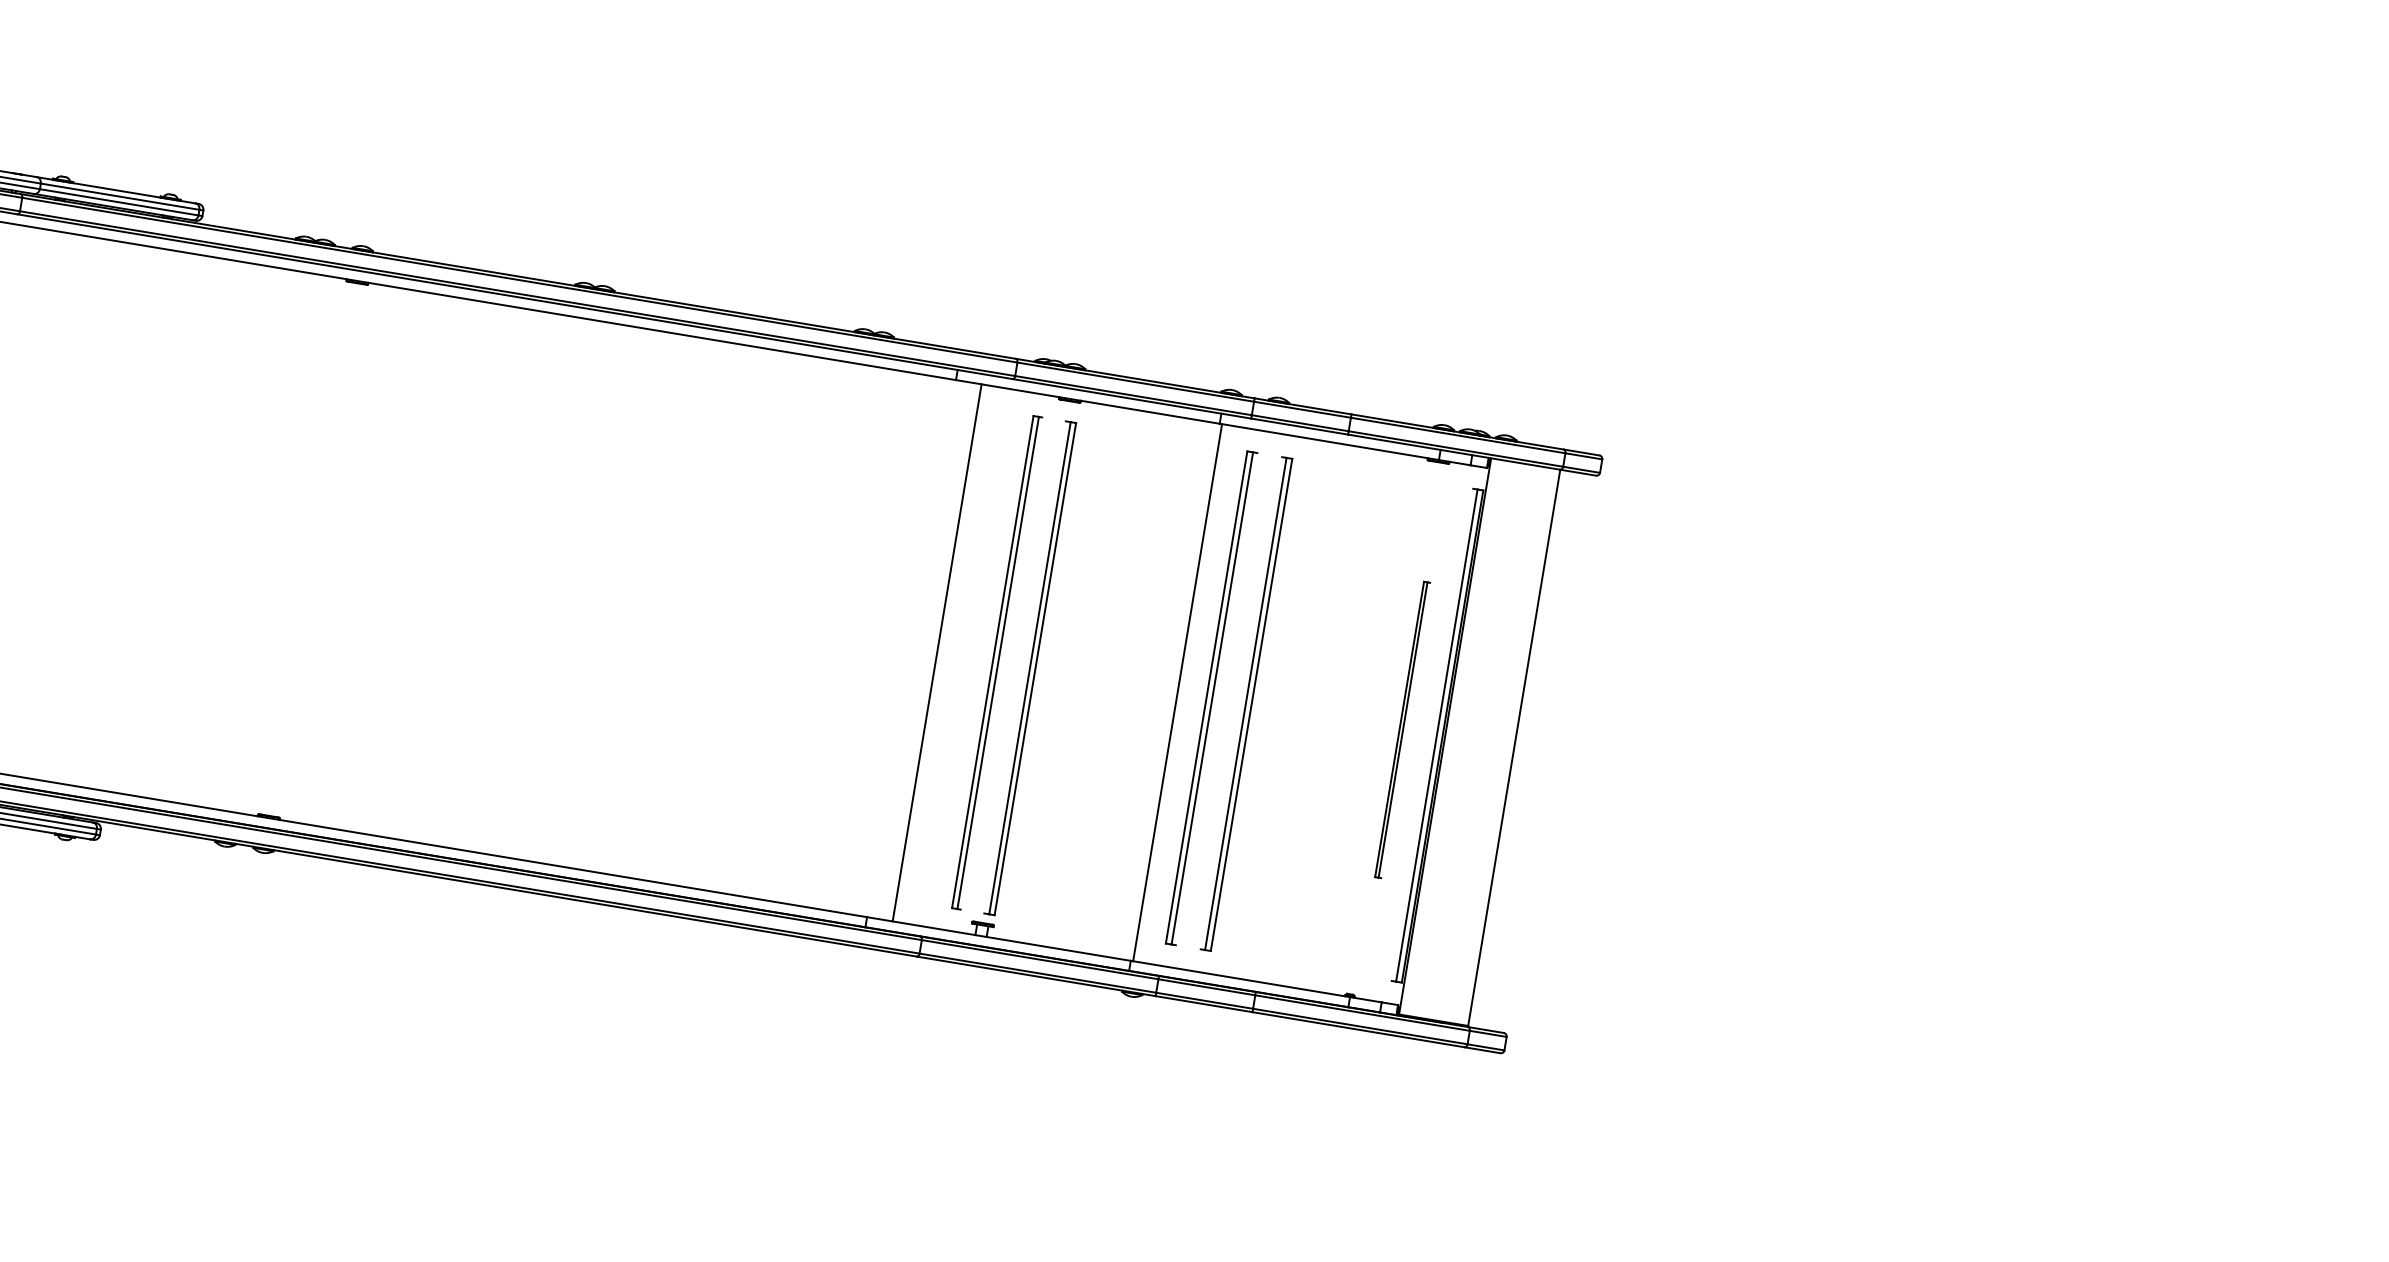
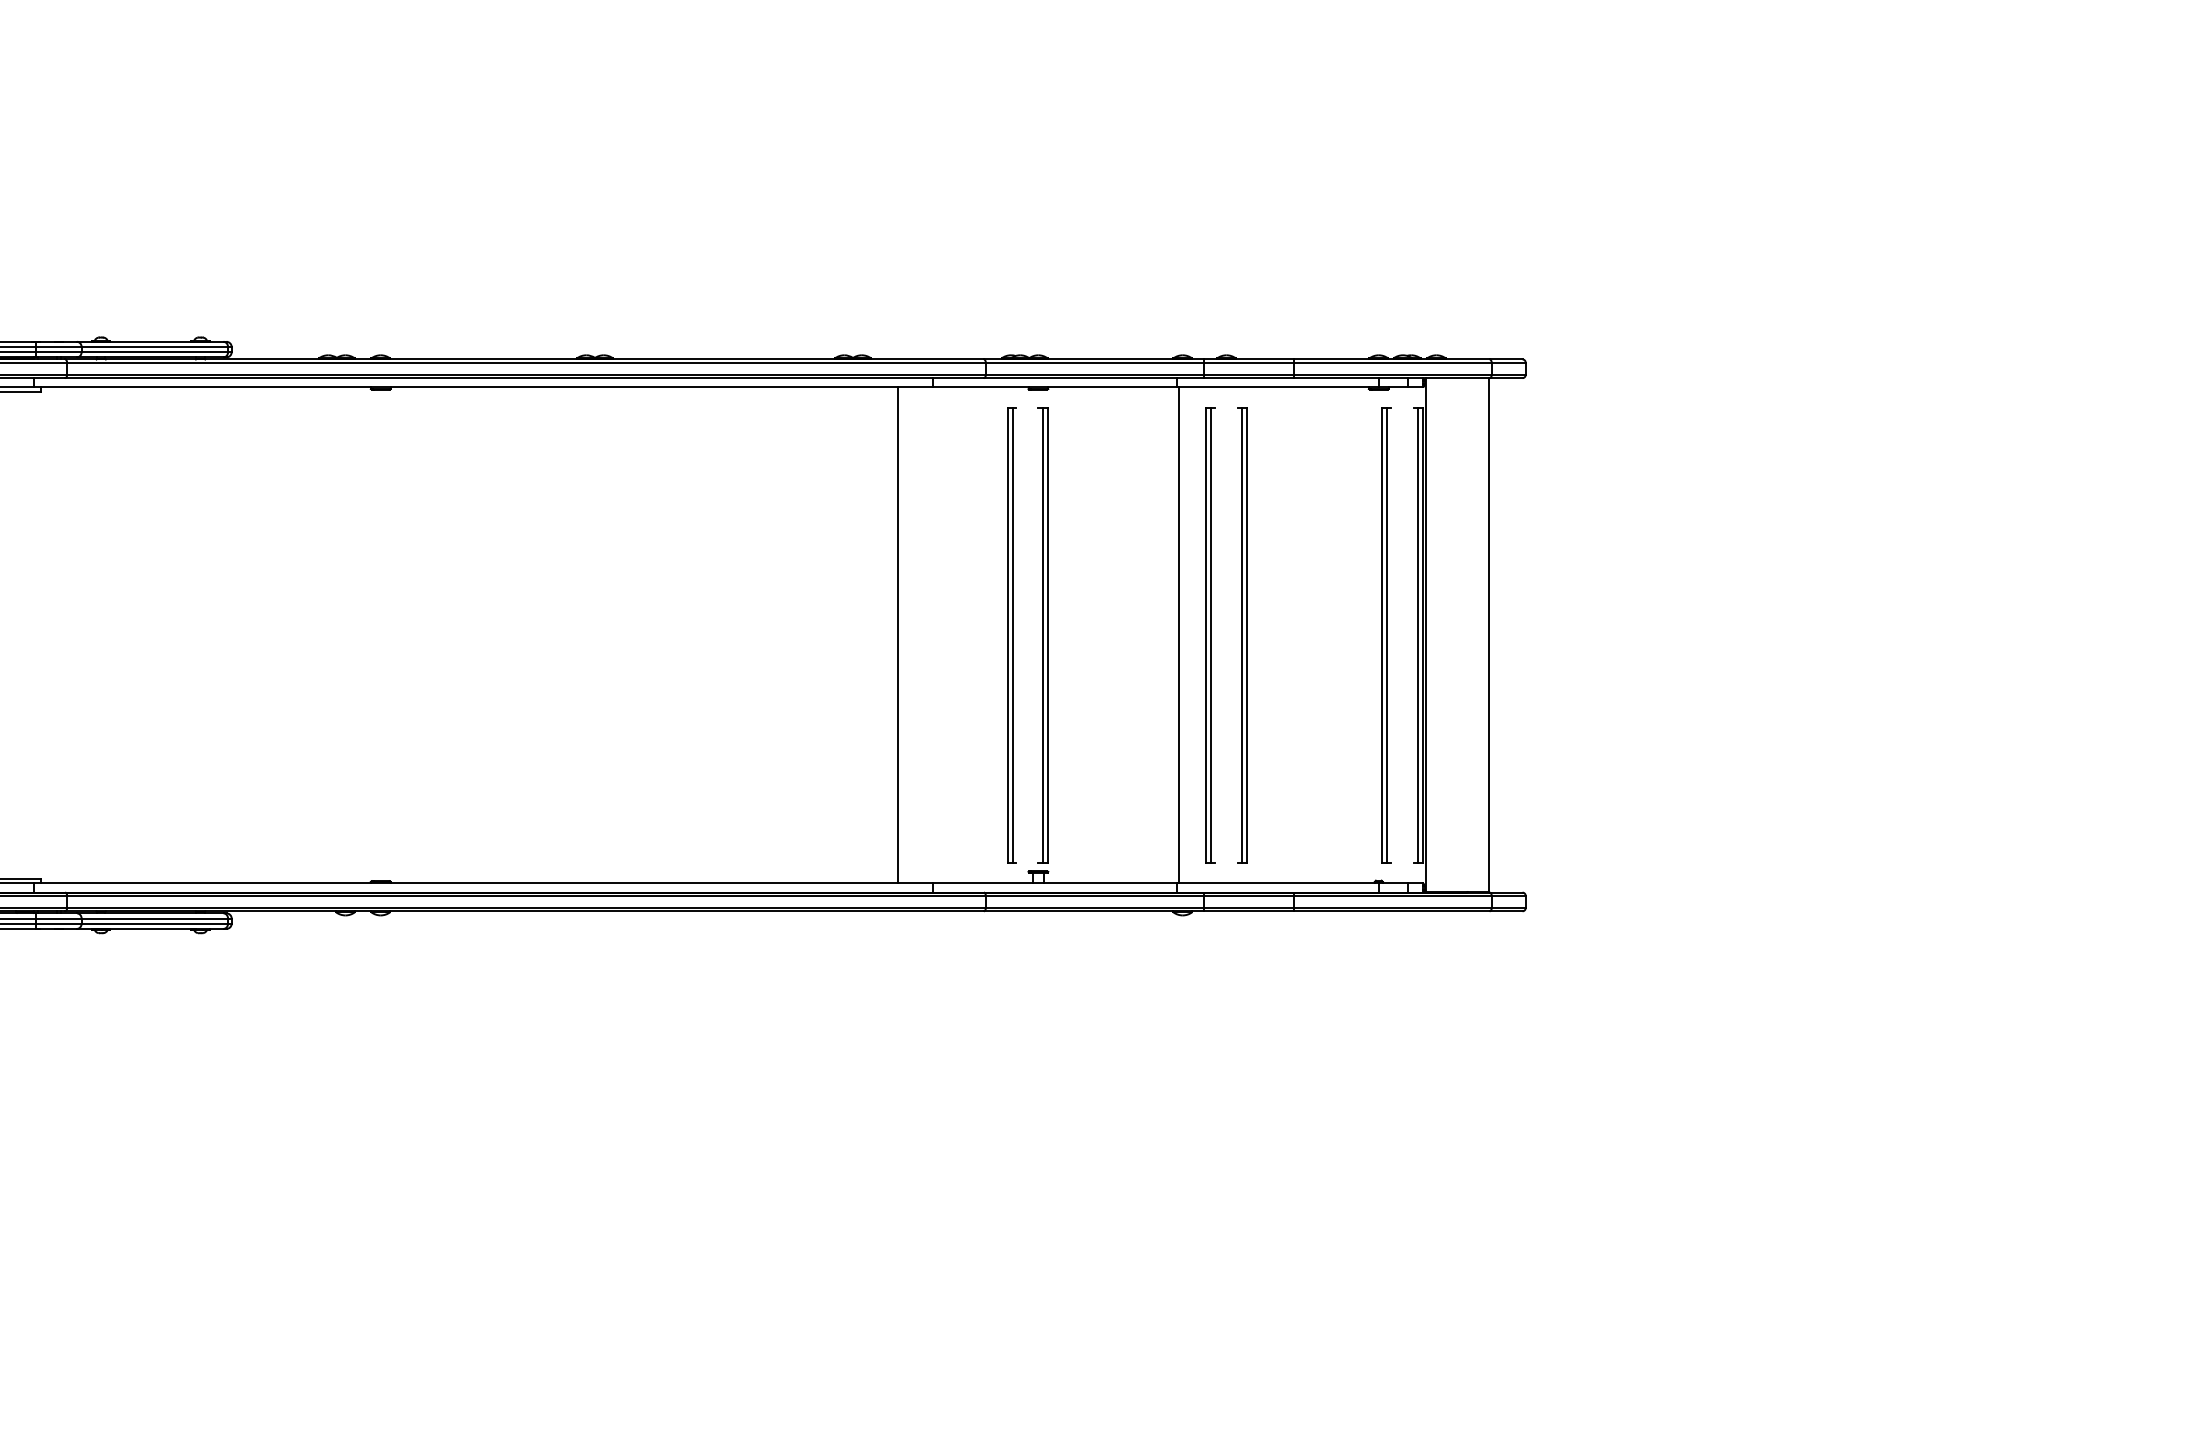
line: (936, 652) -> (897, 635), moved
part: (1402, 730) -> (1386, 635), size x1.67

